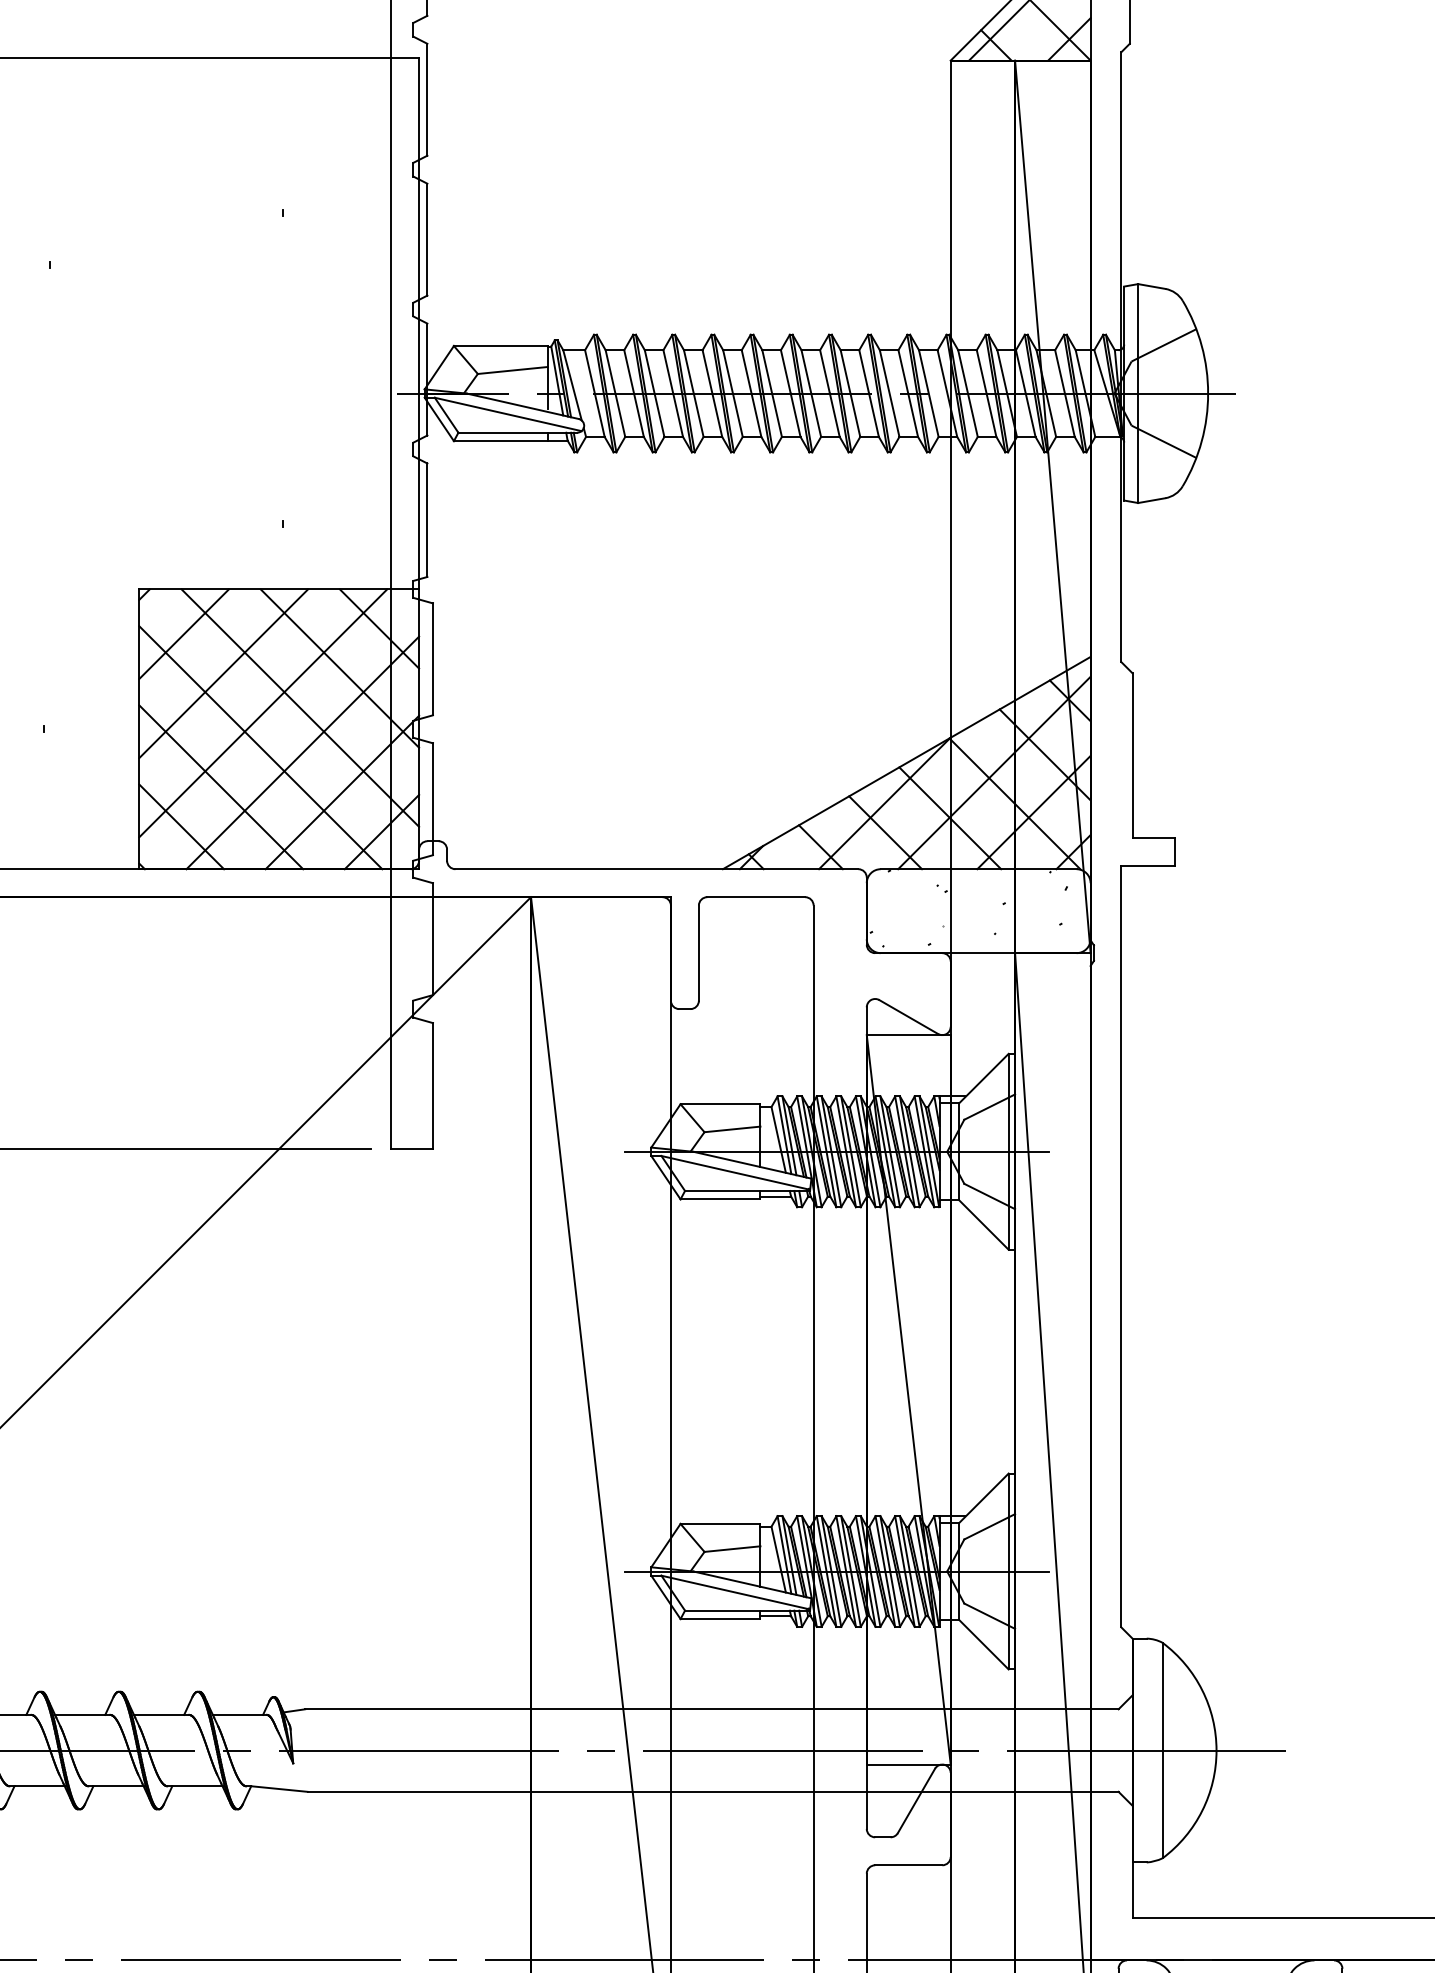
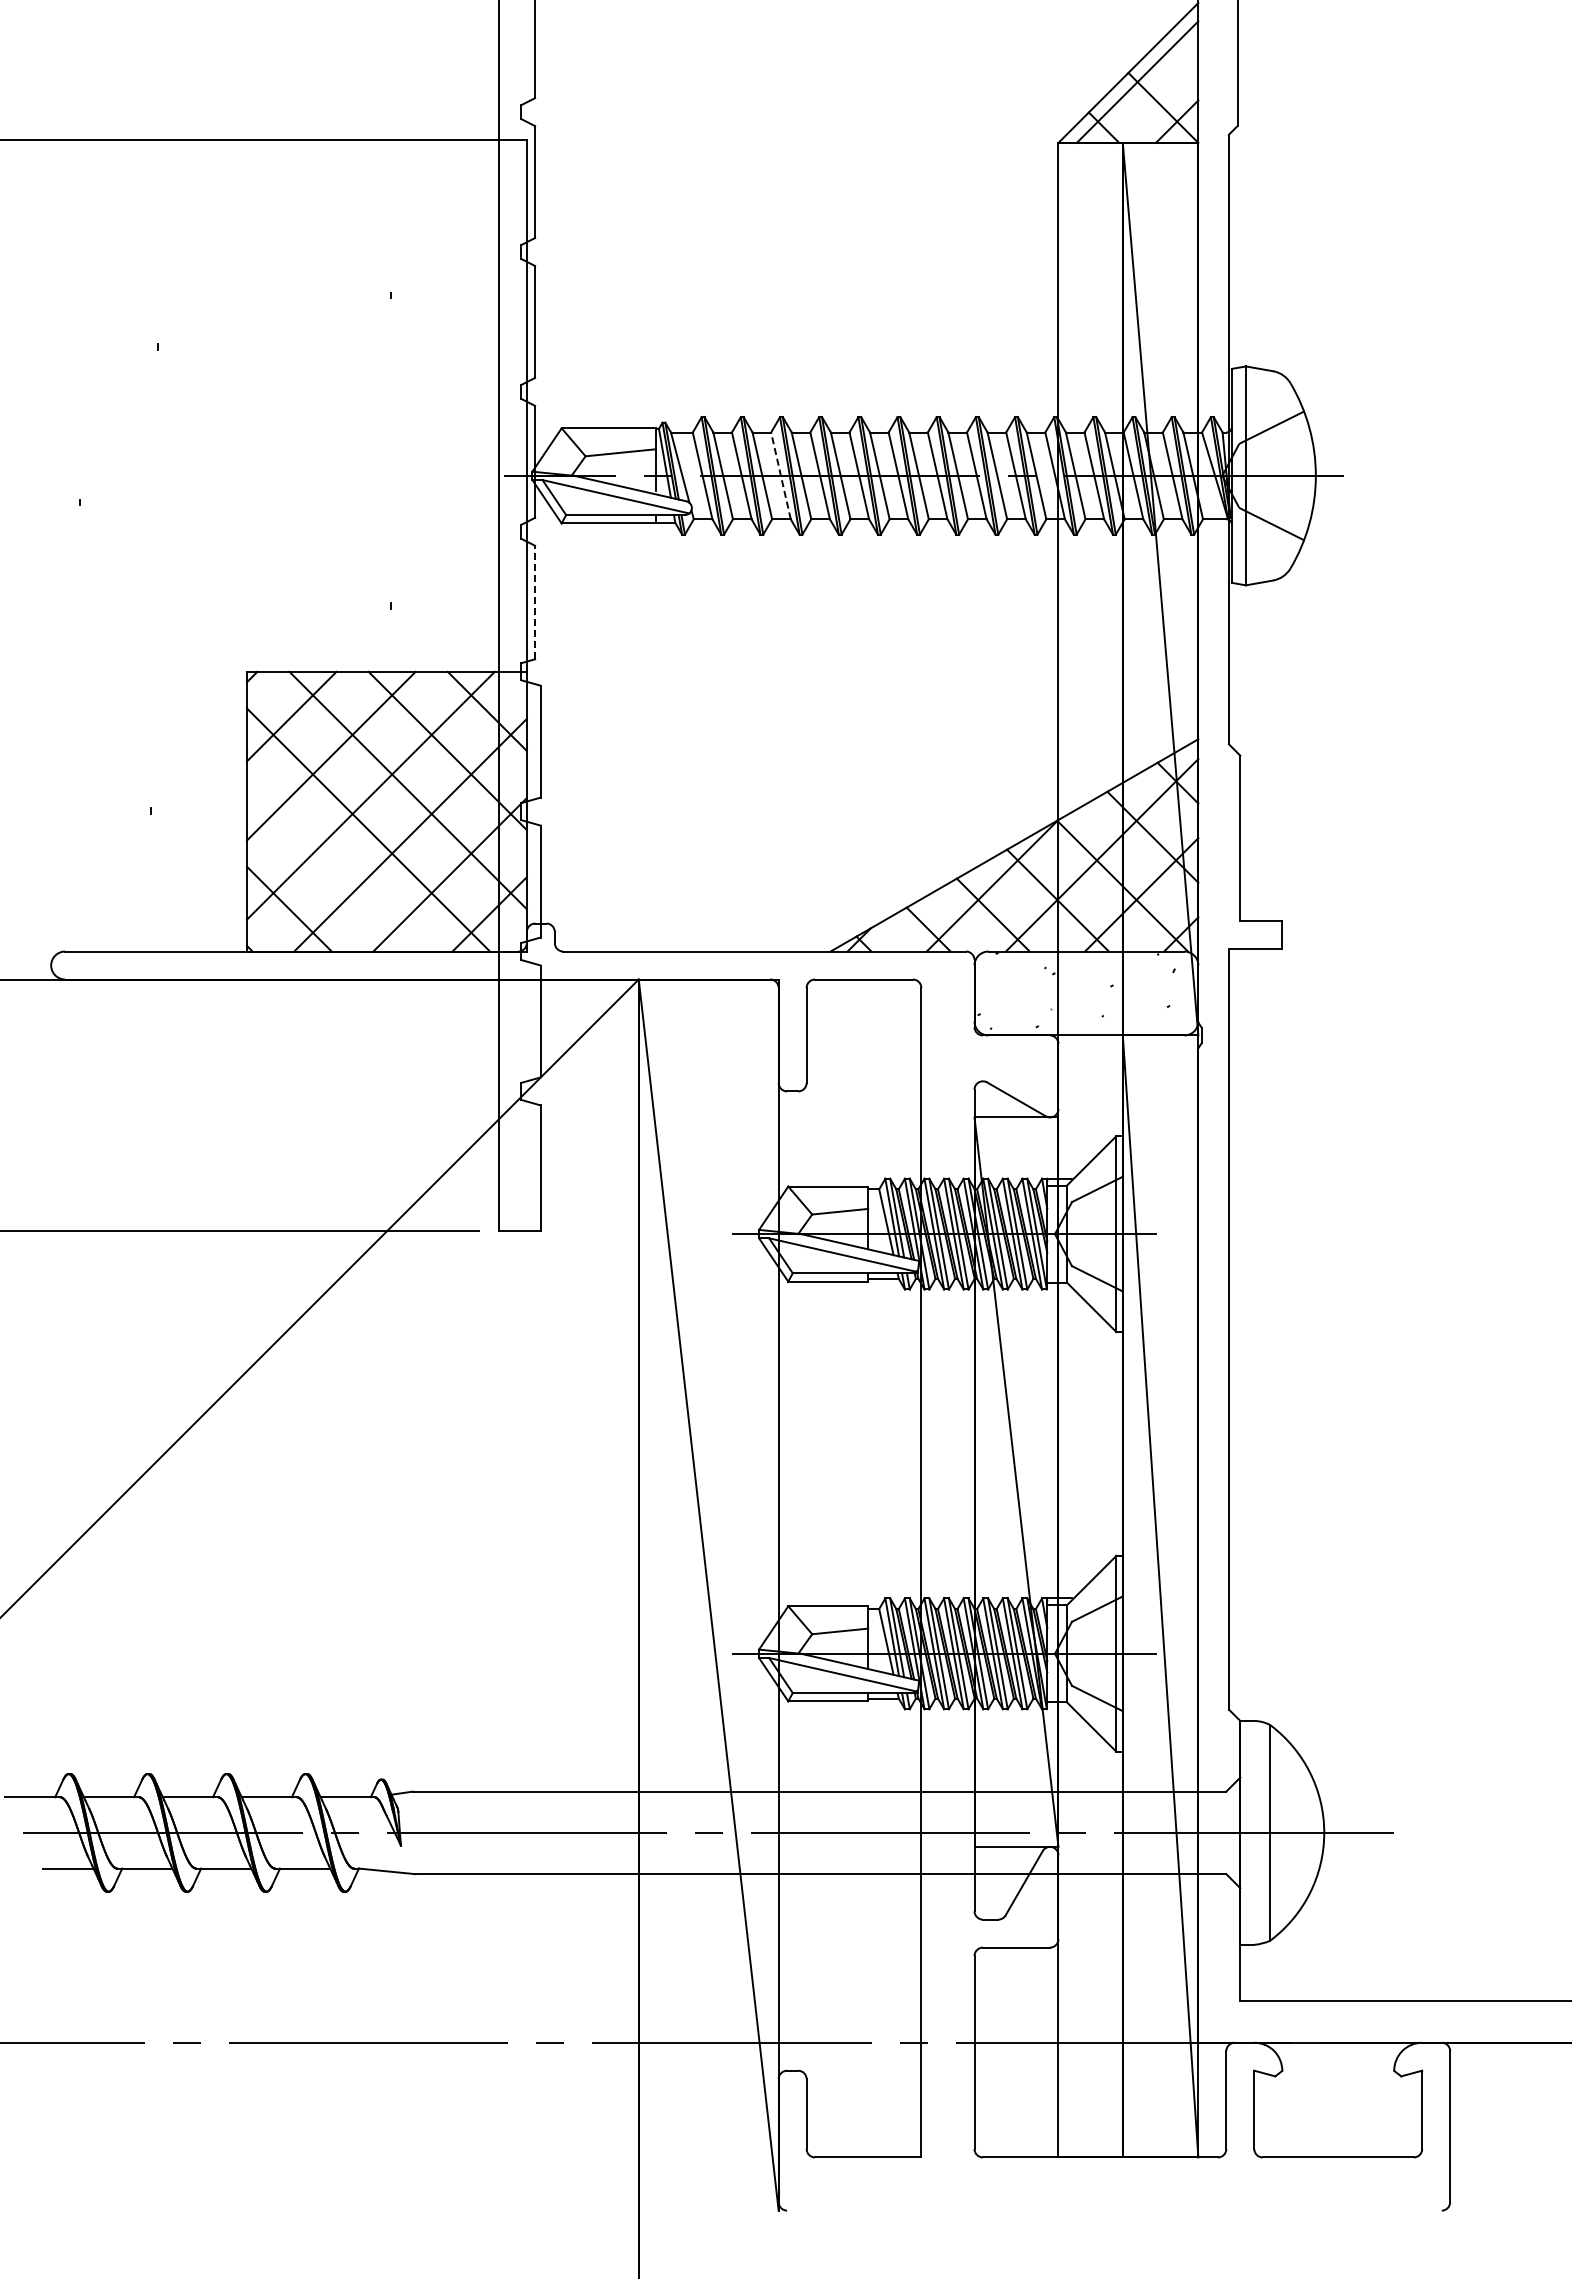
line: (672, 393) -> (780, 475), solid -> dashed
line: (427, 520) -> (535, 602), solid -> dashed
line: (220, 787) -> (328, 869), removed

